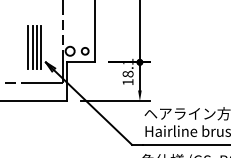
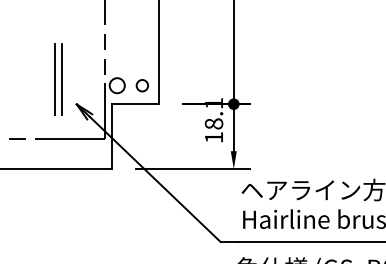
line: (28, 47) -> (47, 79), removed
line: (41, 47) -> (69, 79), removed

